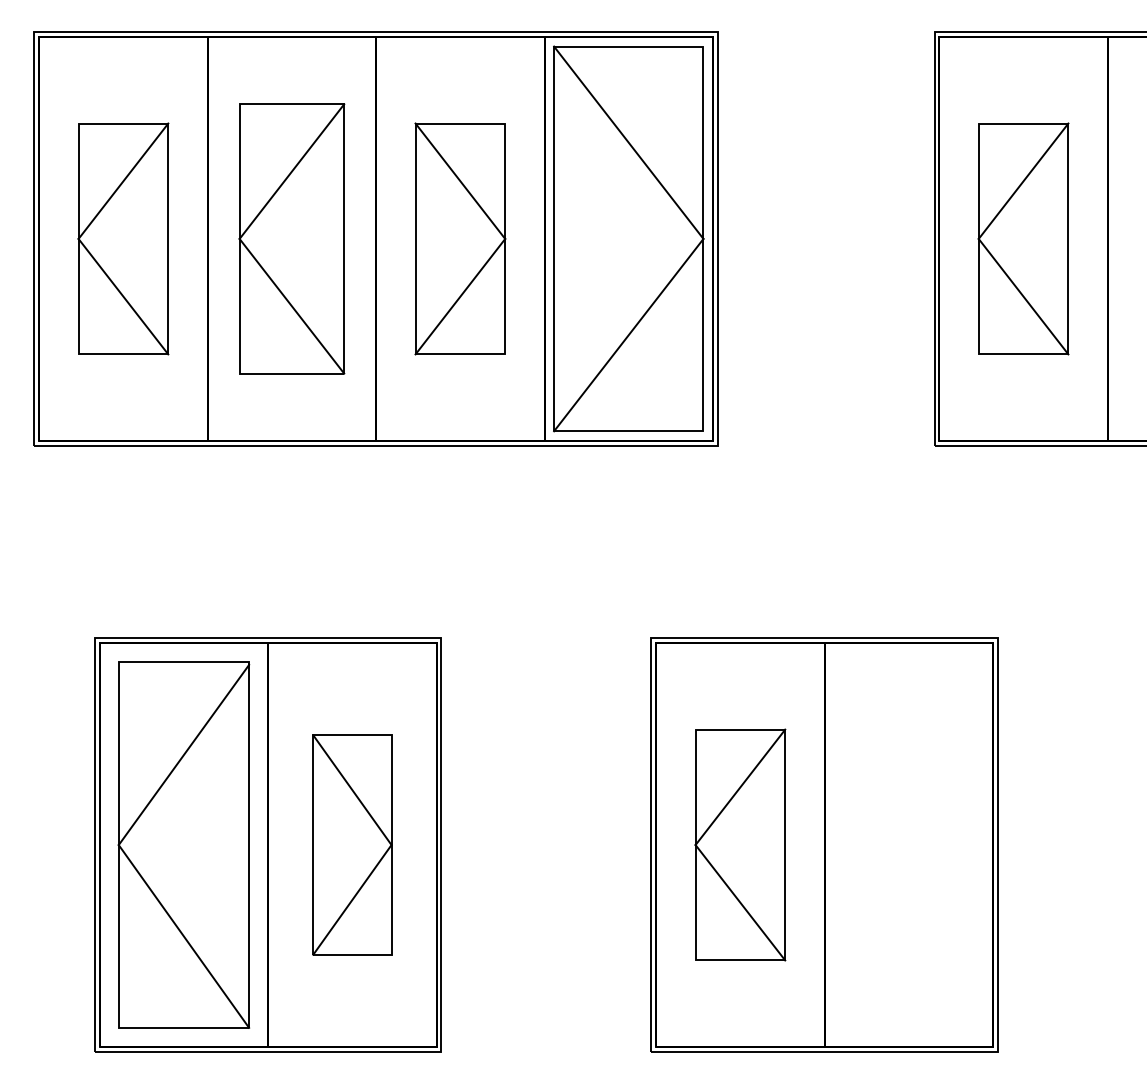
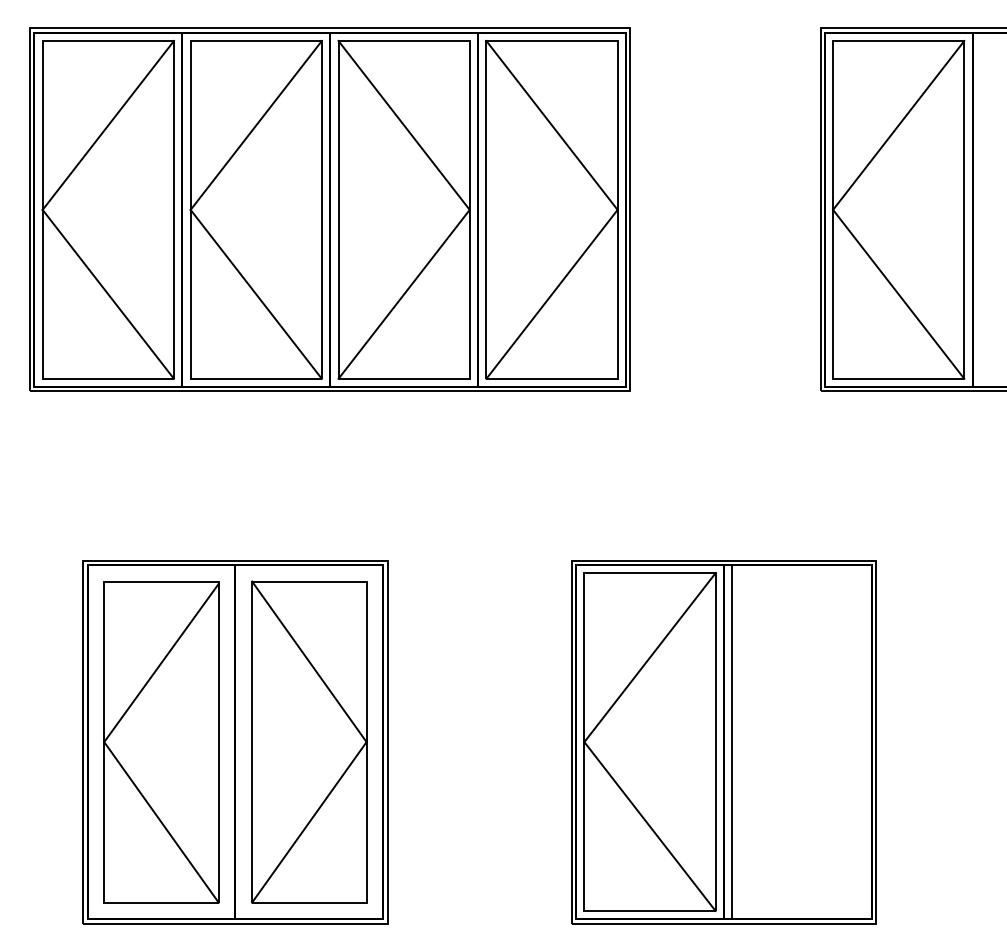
part: (123, 238) -> (108, 209), size x1.67
part: (291, 238) -> (255, 209), size x1.43
part: (460, 238) -> (404, 209), size x1.67
part: (1023, 238) -> (898, 209), size x1.67
part: (352, 844) -> (309, 741), size x1.67
part: (740, 844) -> (650, 741), size x1.67
line: (834, 844) -> (732, 741), added

